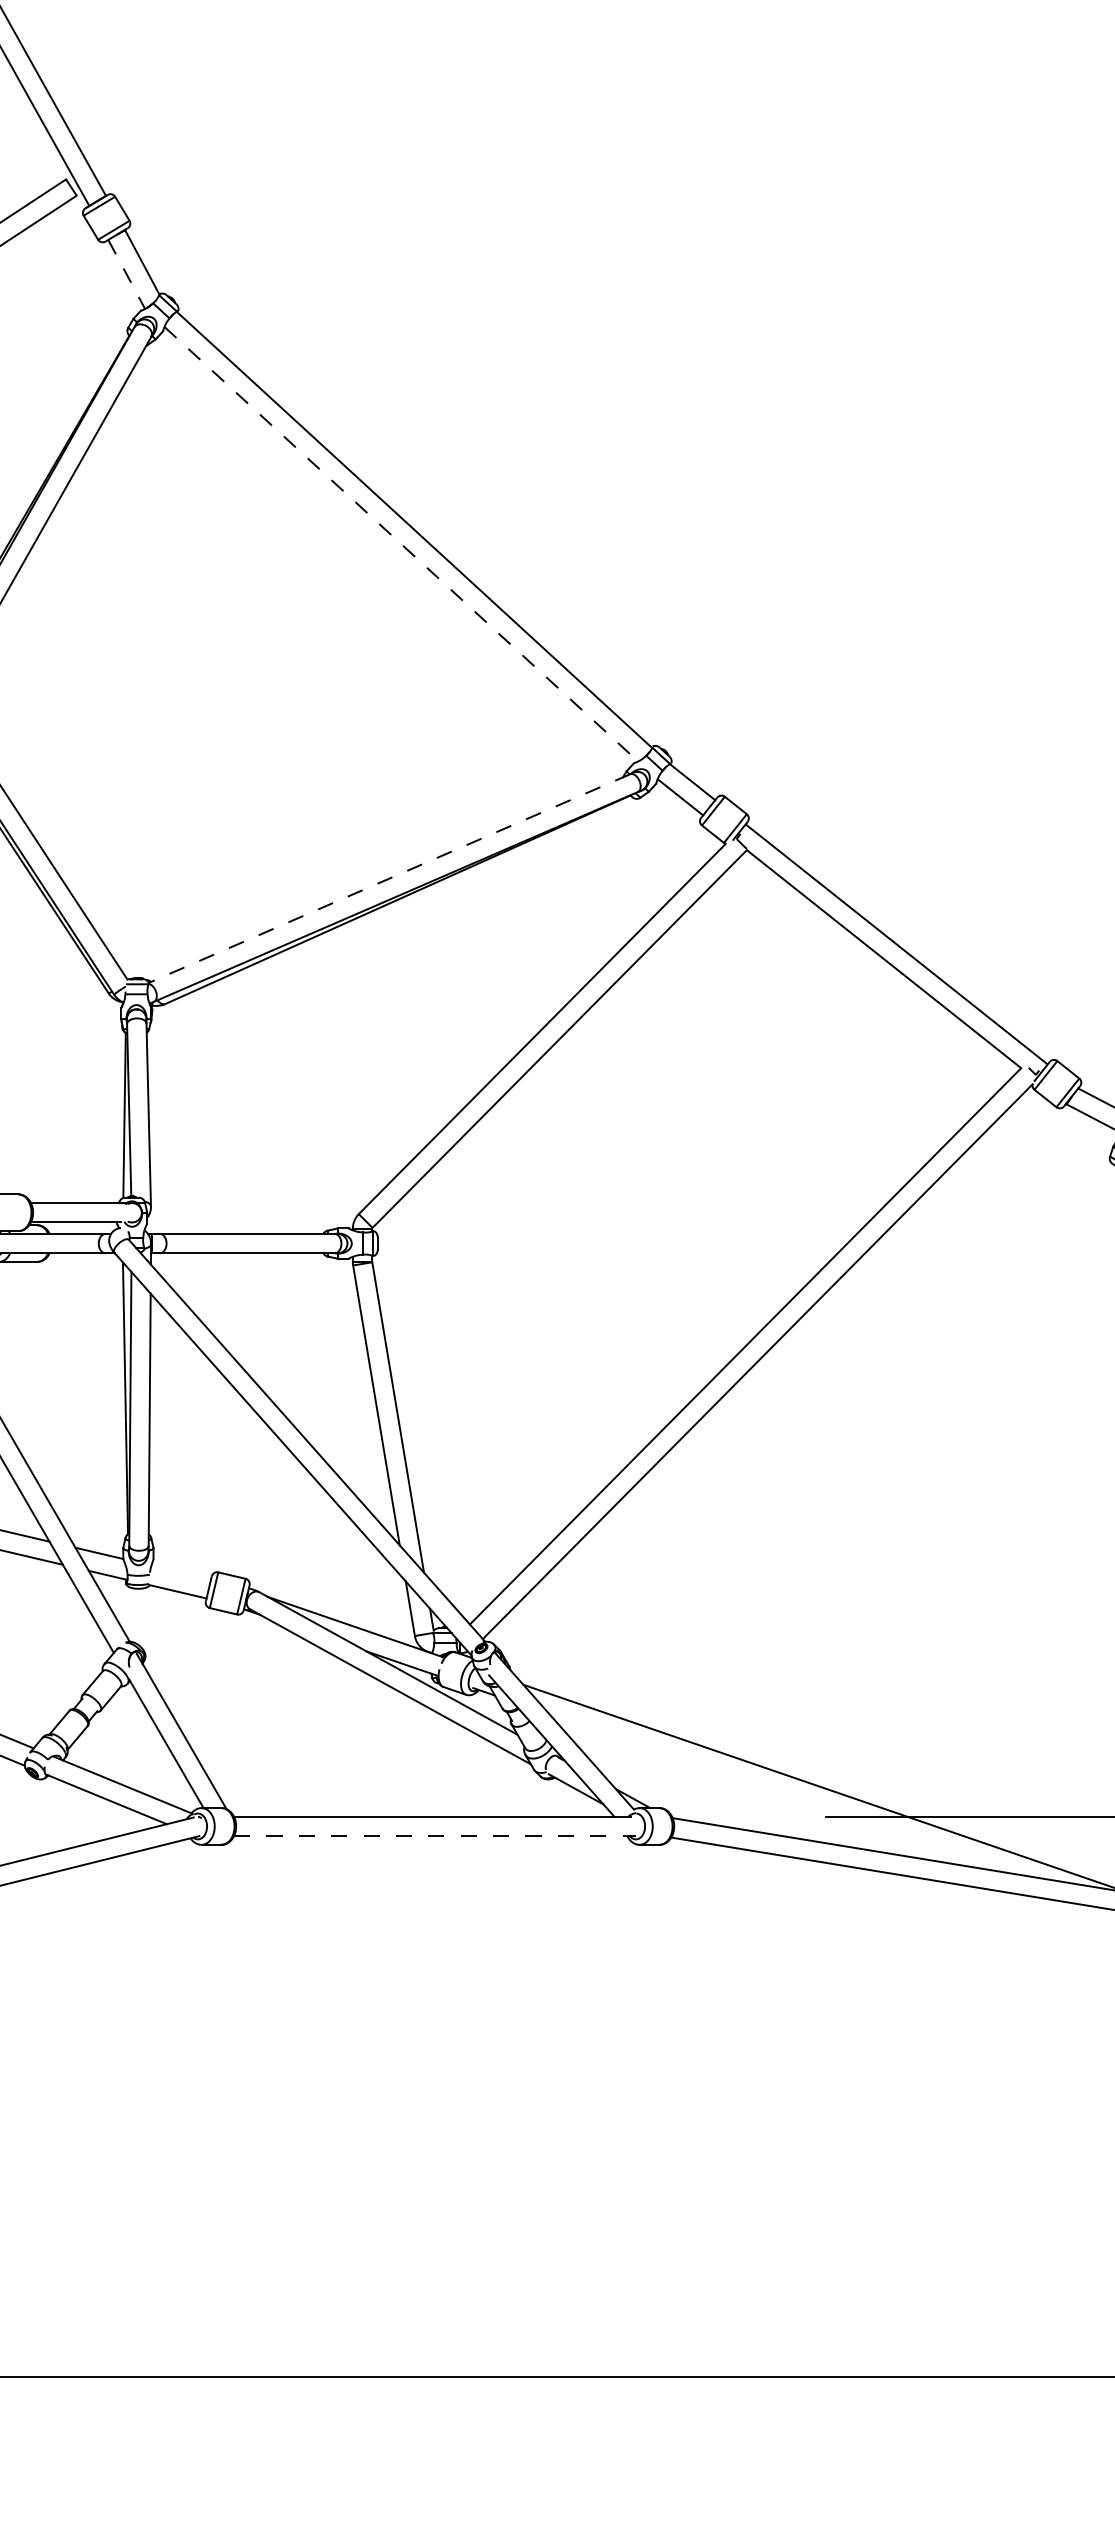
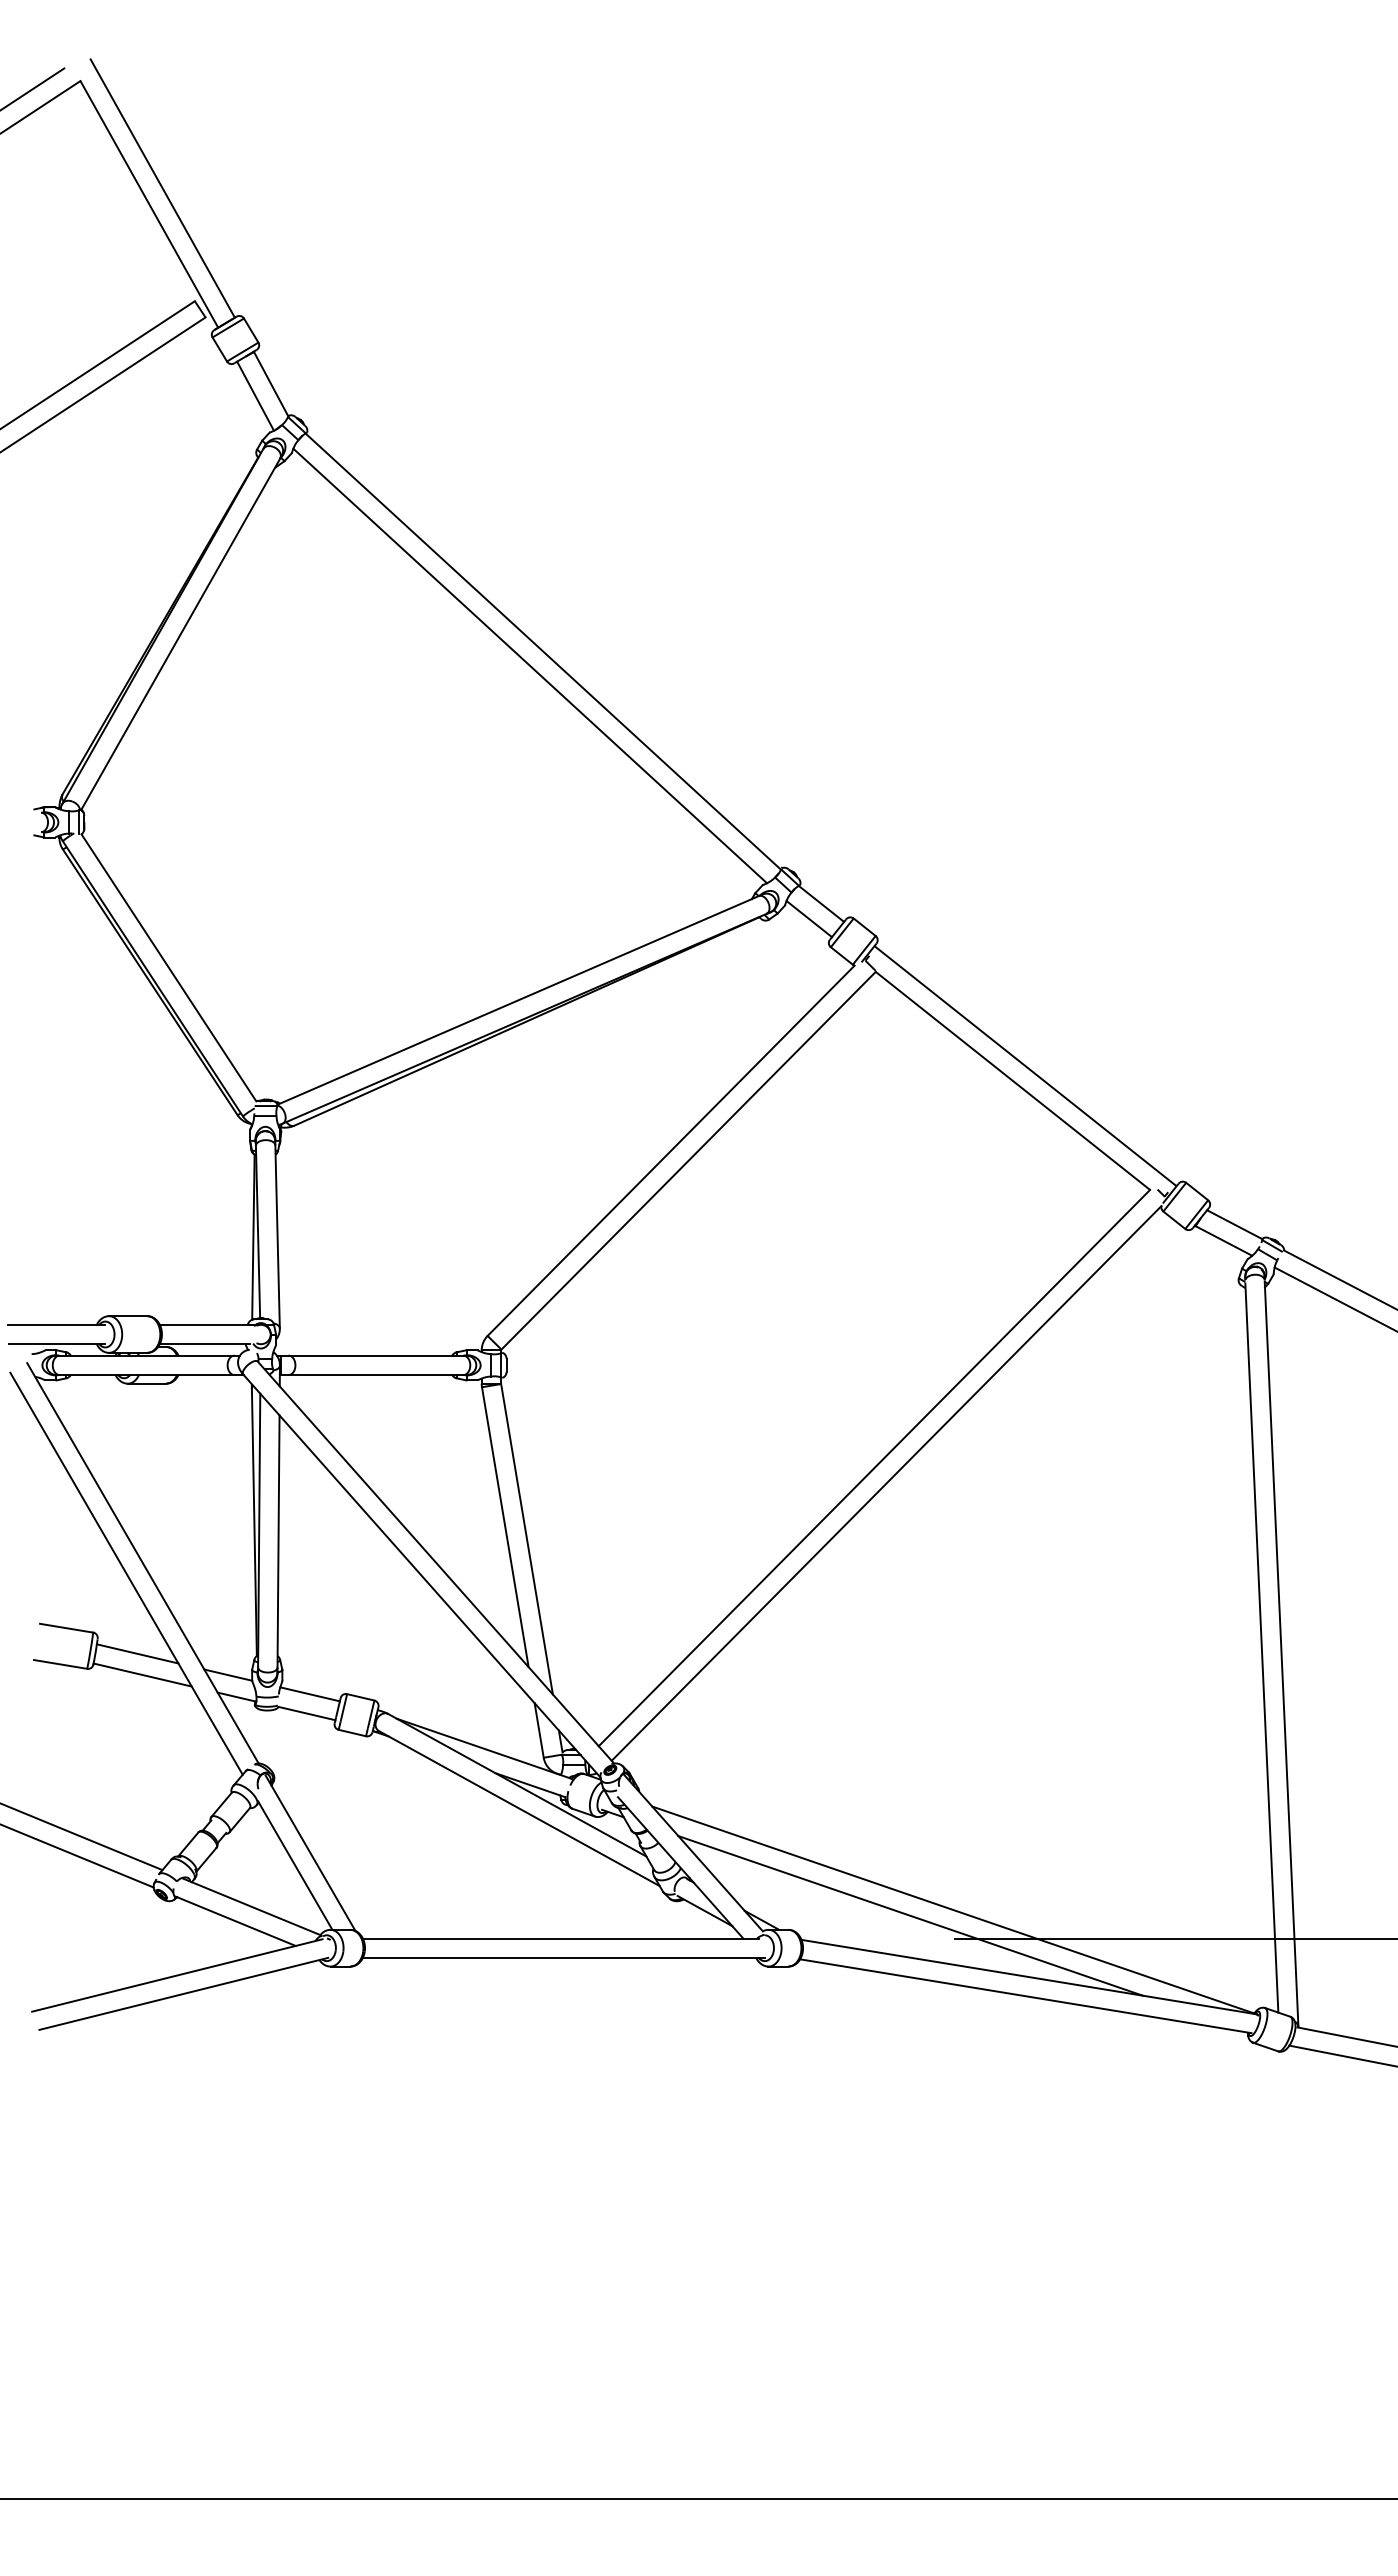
line: (126, 274) -> (255, 396), dashed -> solid
line: (401, 544) -> (530, 666), dashed -> solid
line: (388, 878) -> (517, 1000), dashed -> solid
line: (180, 1572) -> (309, 1694), added
line: (781, 1793) -> (910, 1915), added
line: (434, 1835) -> (563, 1957), dashed -> solid

